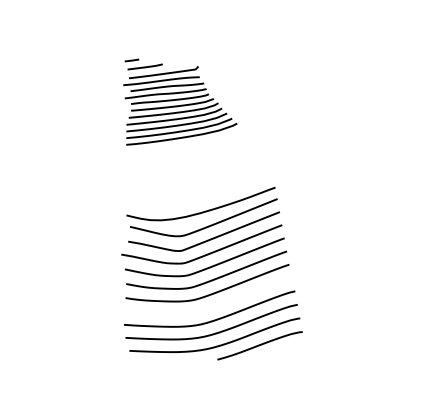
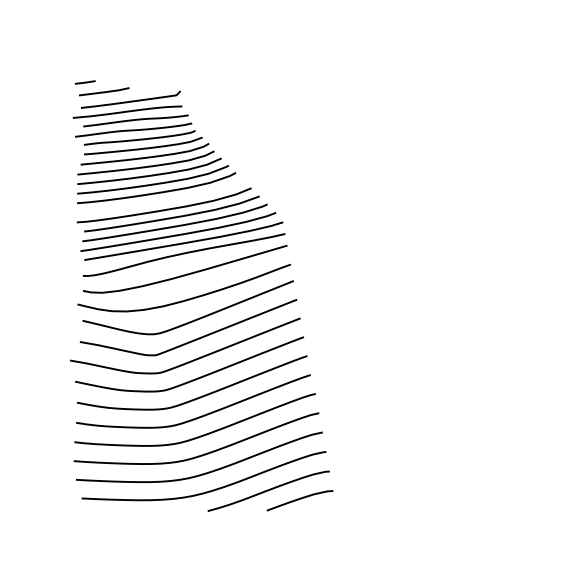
part: (199, 170) -> (182, 240), added
curve: (212, 306) -> (200, 434), added
curve: (281, 352) -> (299, 500), added

